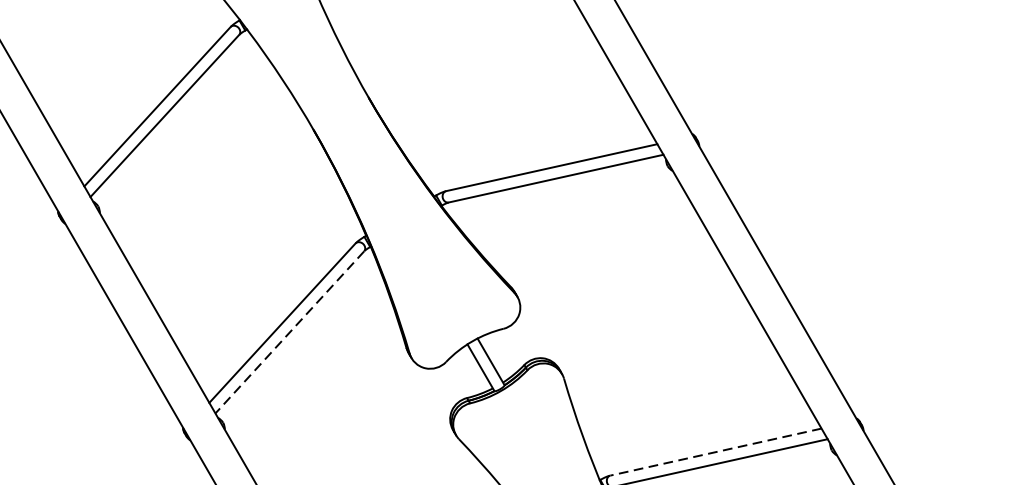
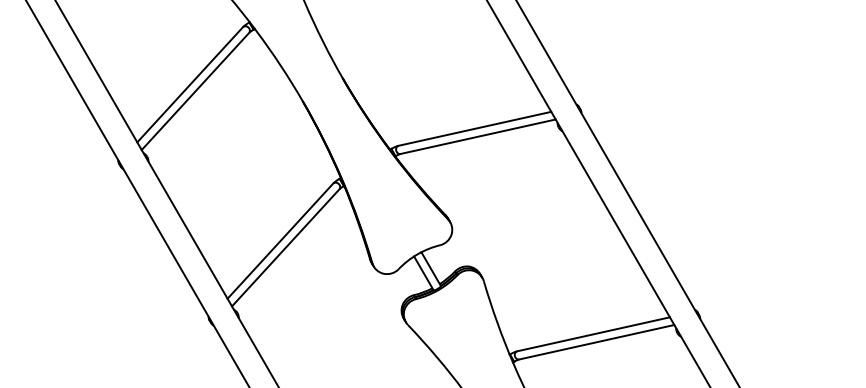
line: (289, 333) -> (285, 248), dashed -> solid
line: (715, 452) -> (593, 334), dashed -> solid

